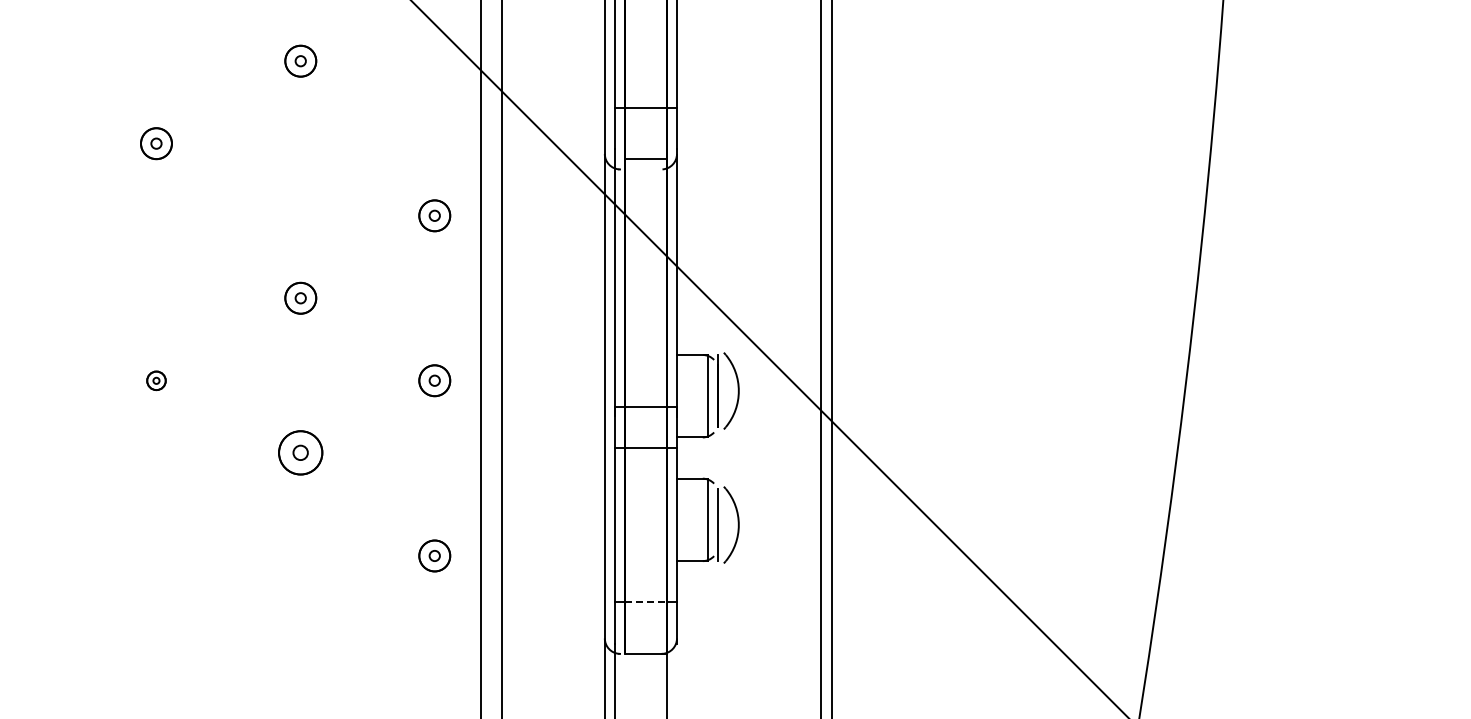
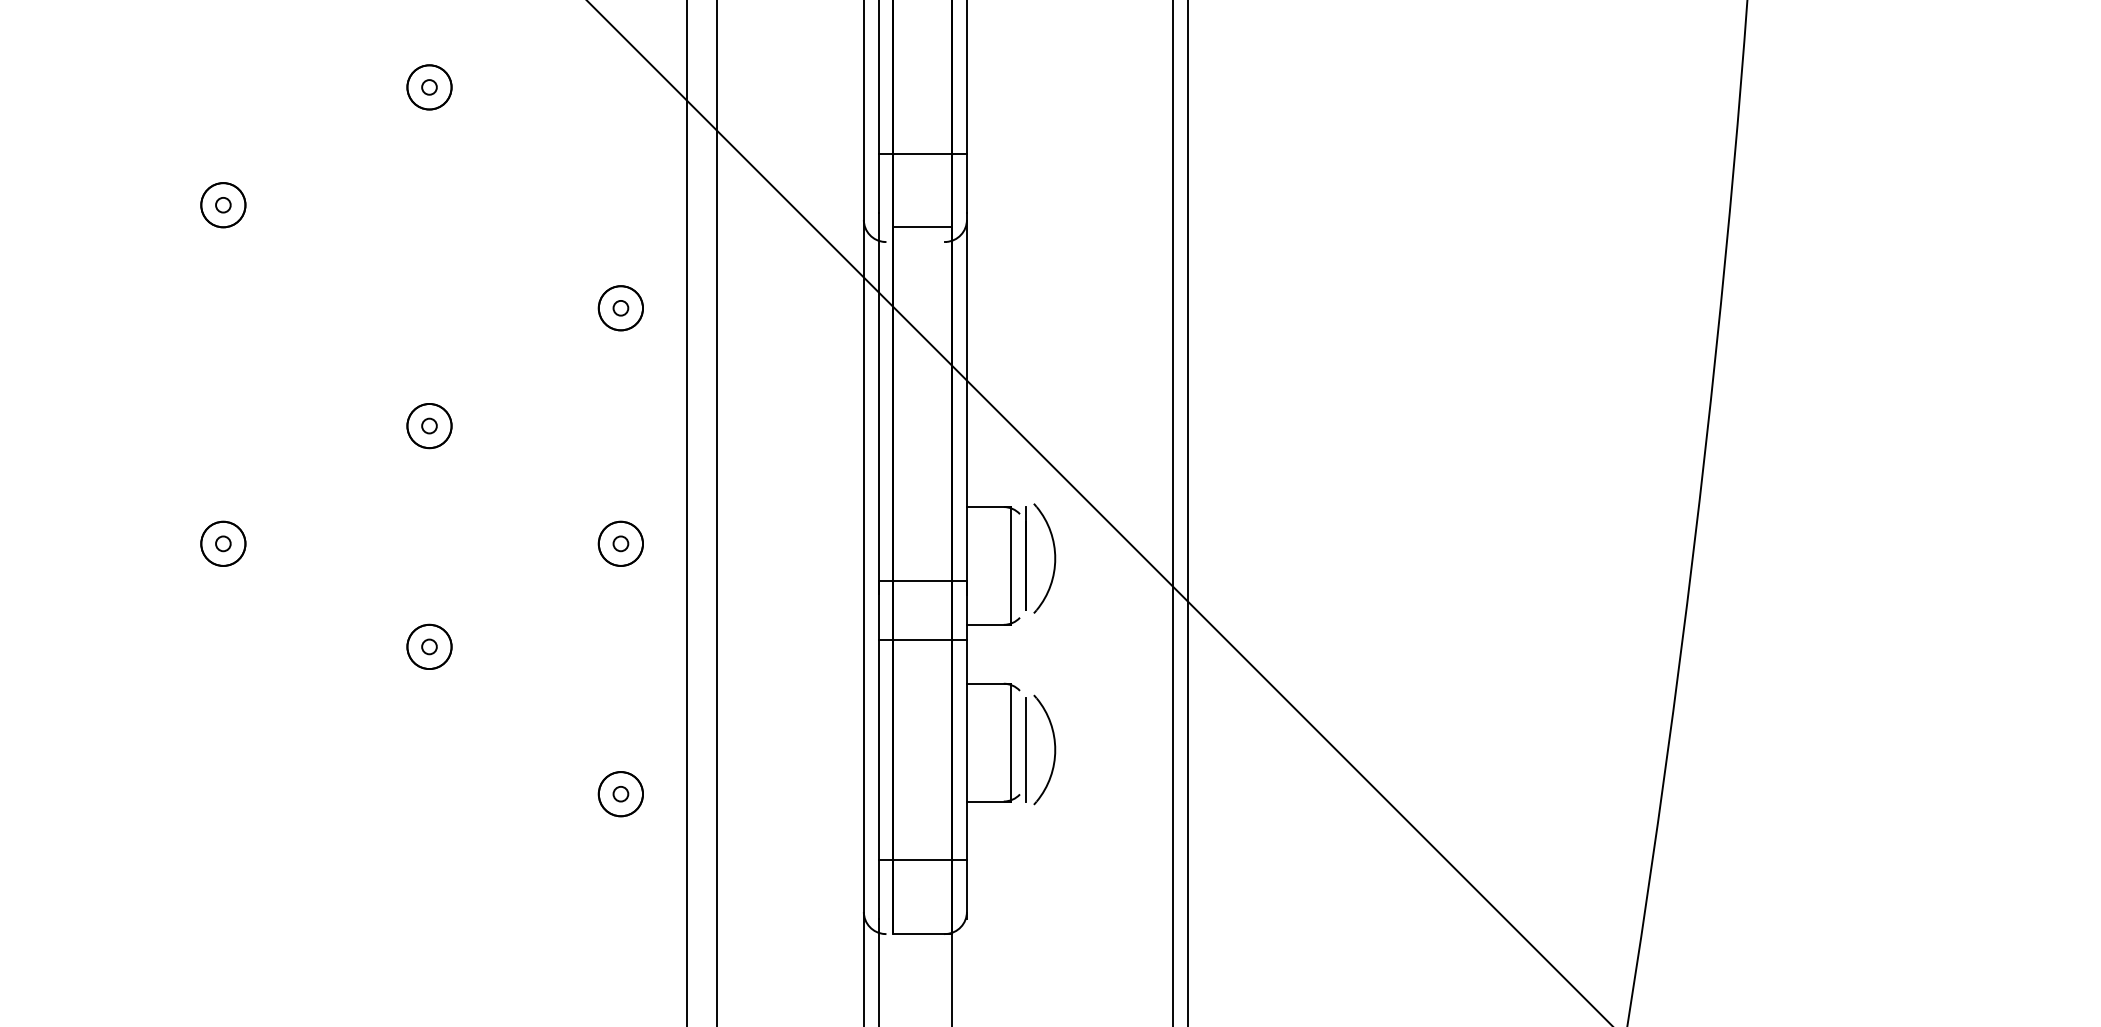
part: (156, 380) -> (223, 543), size x1.67
part: (300, 452) -> (429, 646), size x0.71
line: (646, 602) -> (923, 860), dashed -> solid

